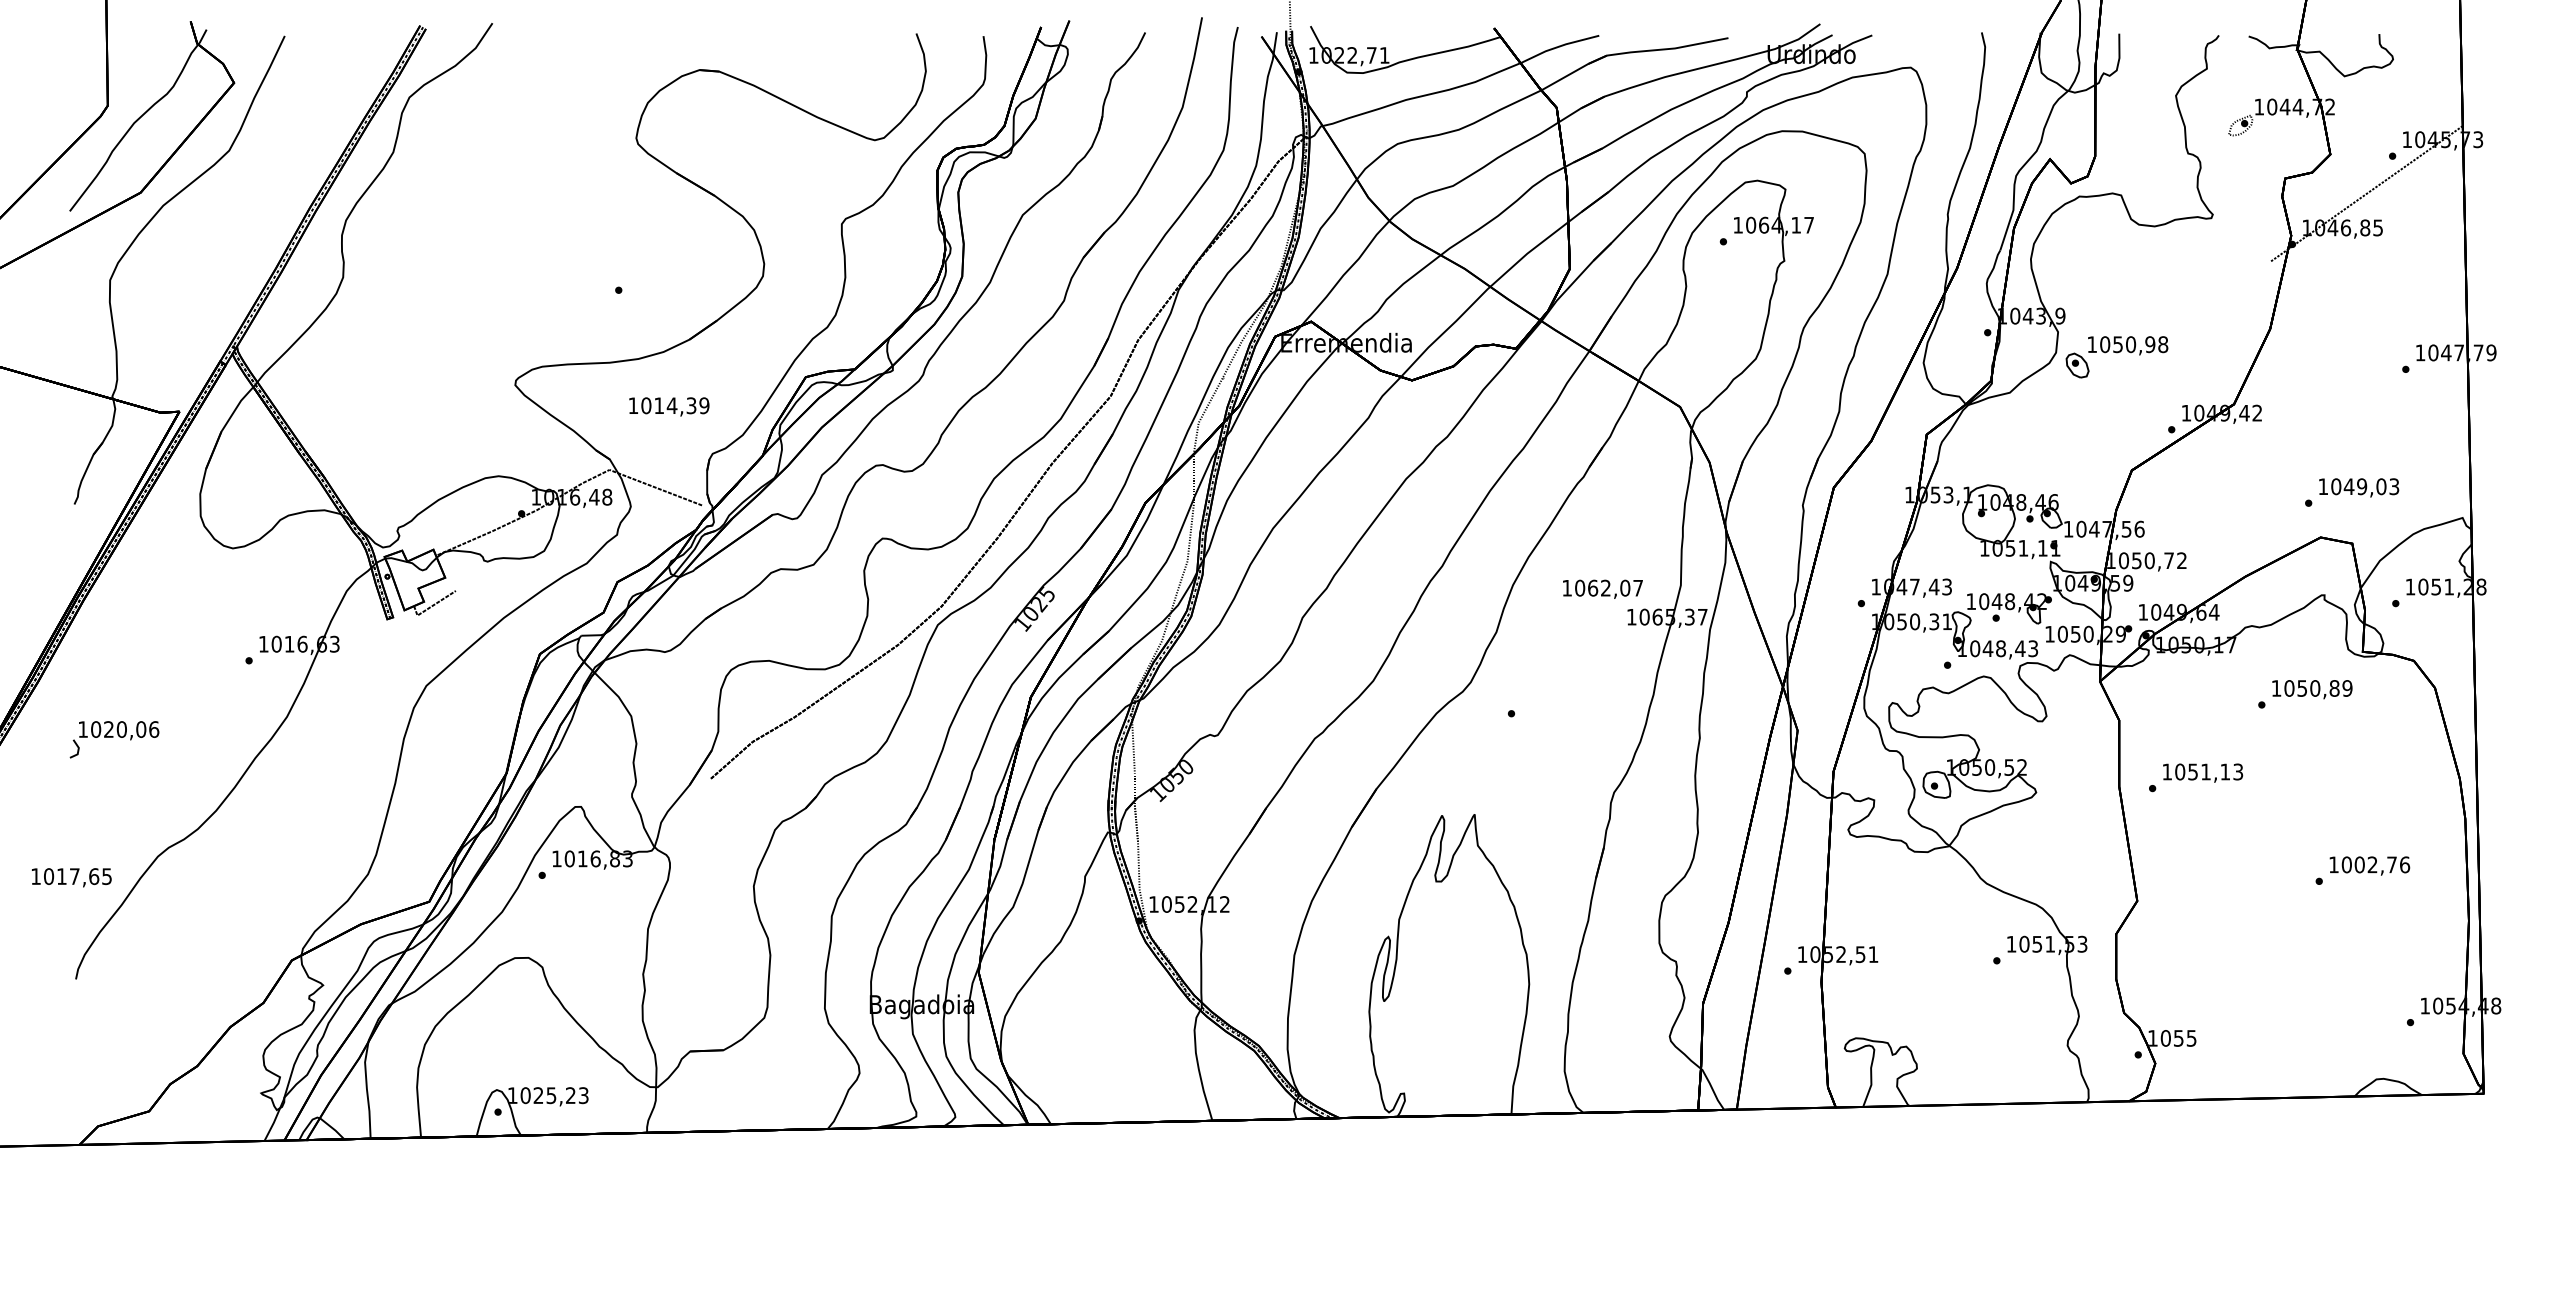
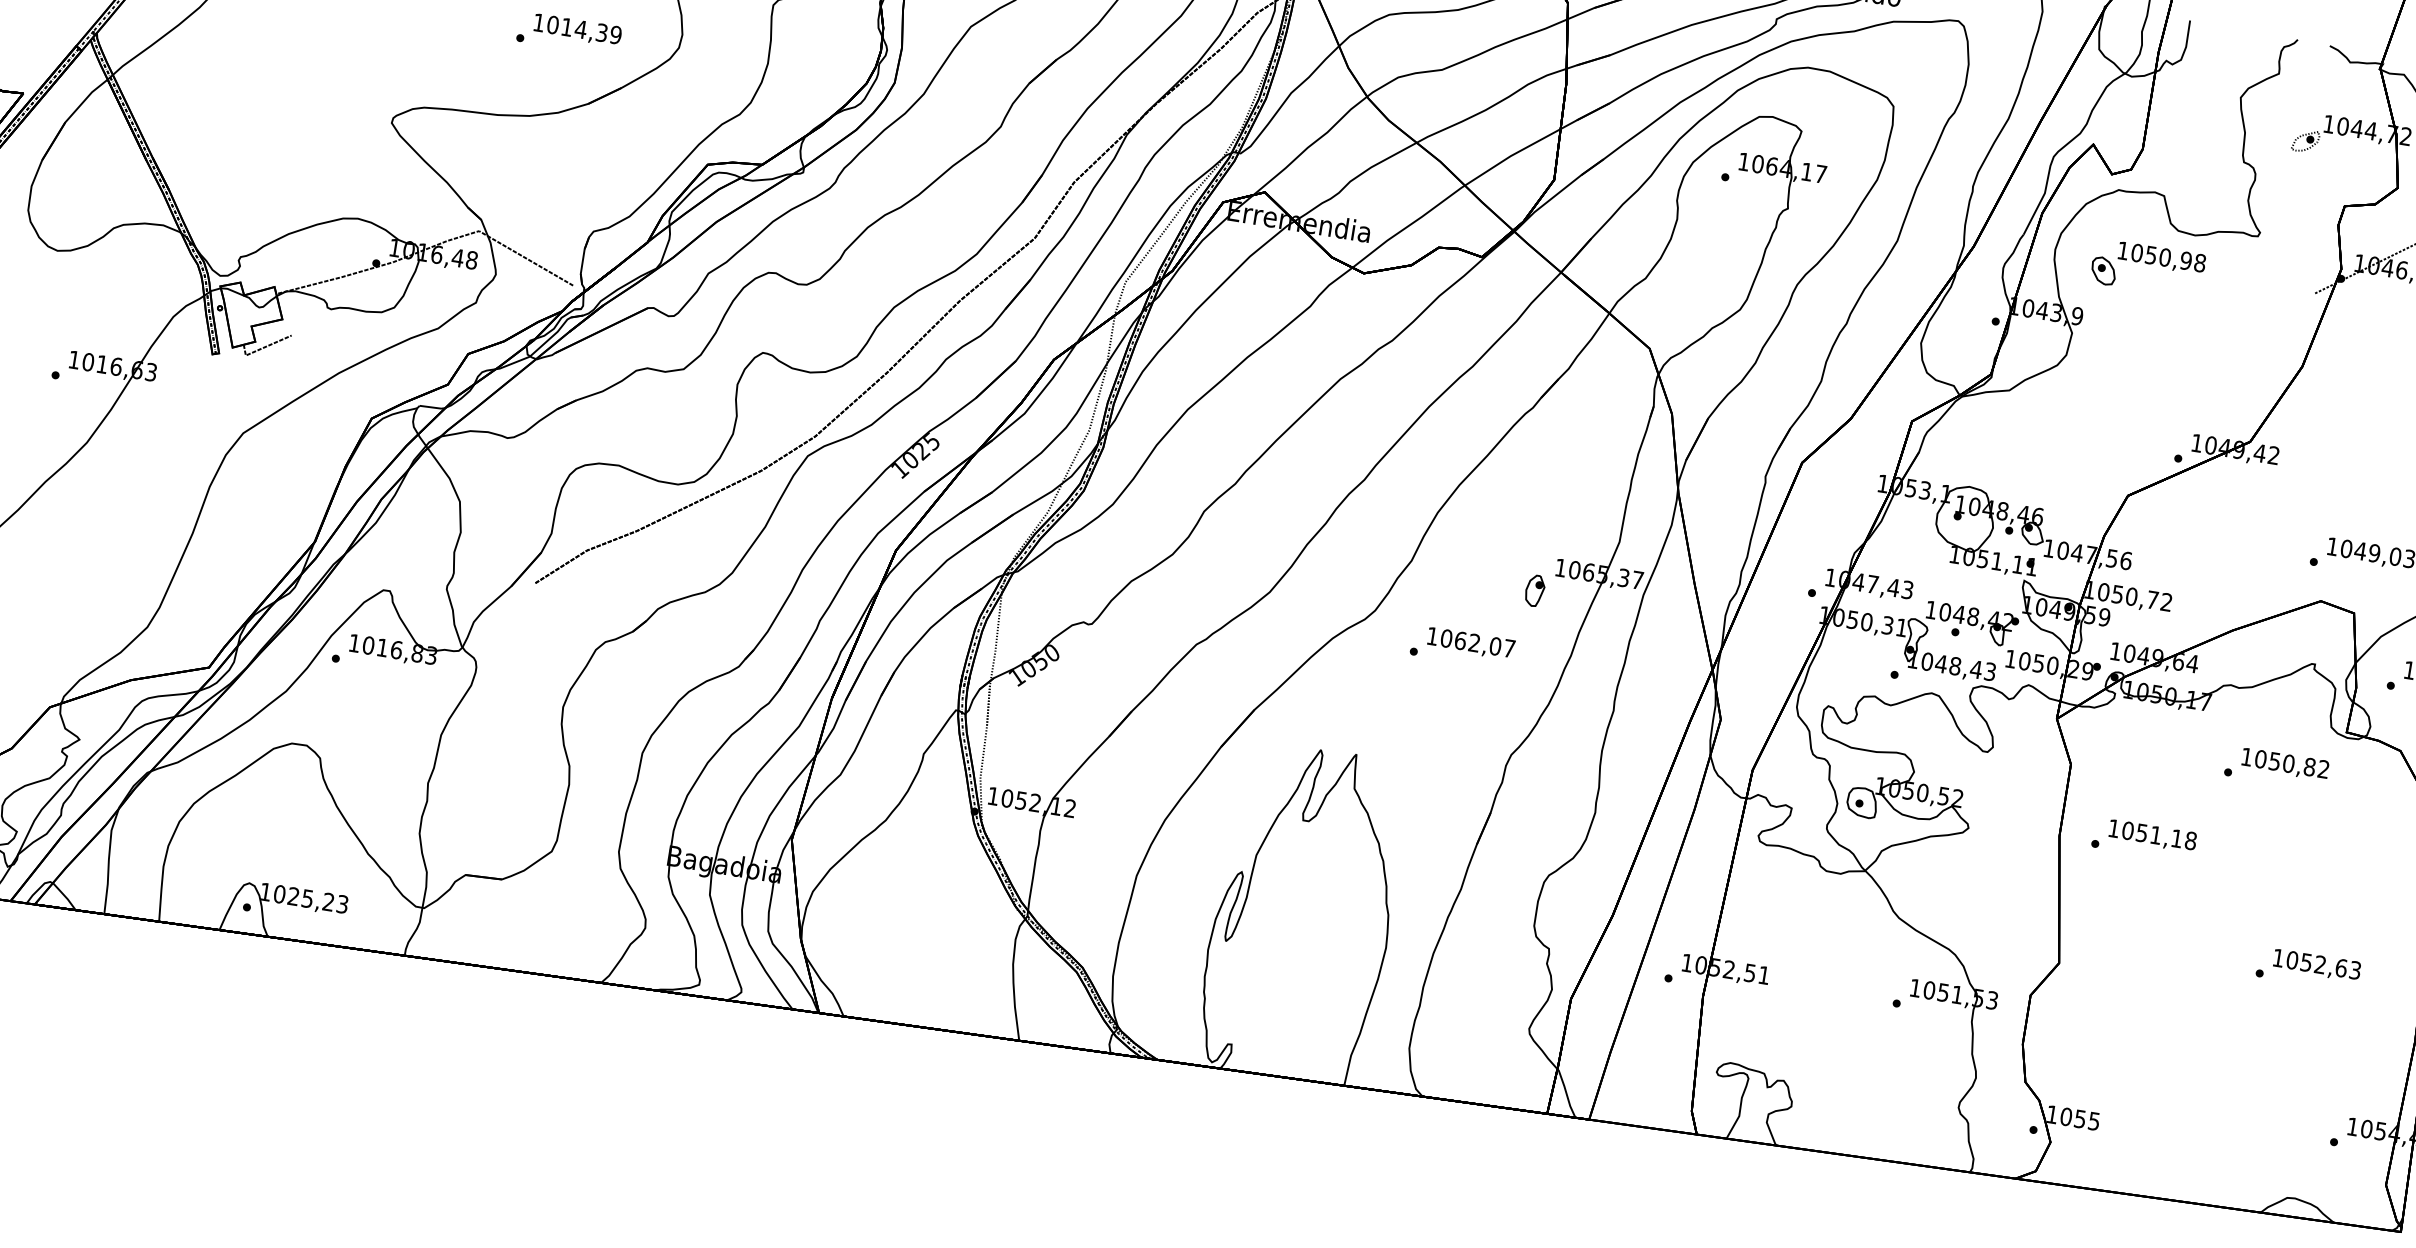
part: (2116, 357) -> (2147, 268), moved
text: (669, 406) -> (577, 29), moved
text: (1602, 588) -> (1470, 642), moved
part: (1611, 641) -> (1534, 590), added
text: (2347, 688) -> (2323, 769), 1050,89 -> 1050,82
text: (2238, 771) -> (2191, 840), 1051,13 -> 1051,18
text: (2382, 864) -> (2331, 966), 1002,76 -> 1052,63

